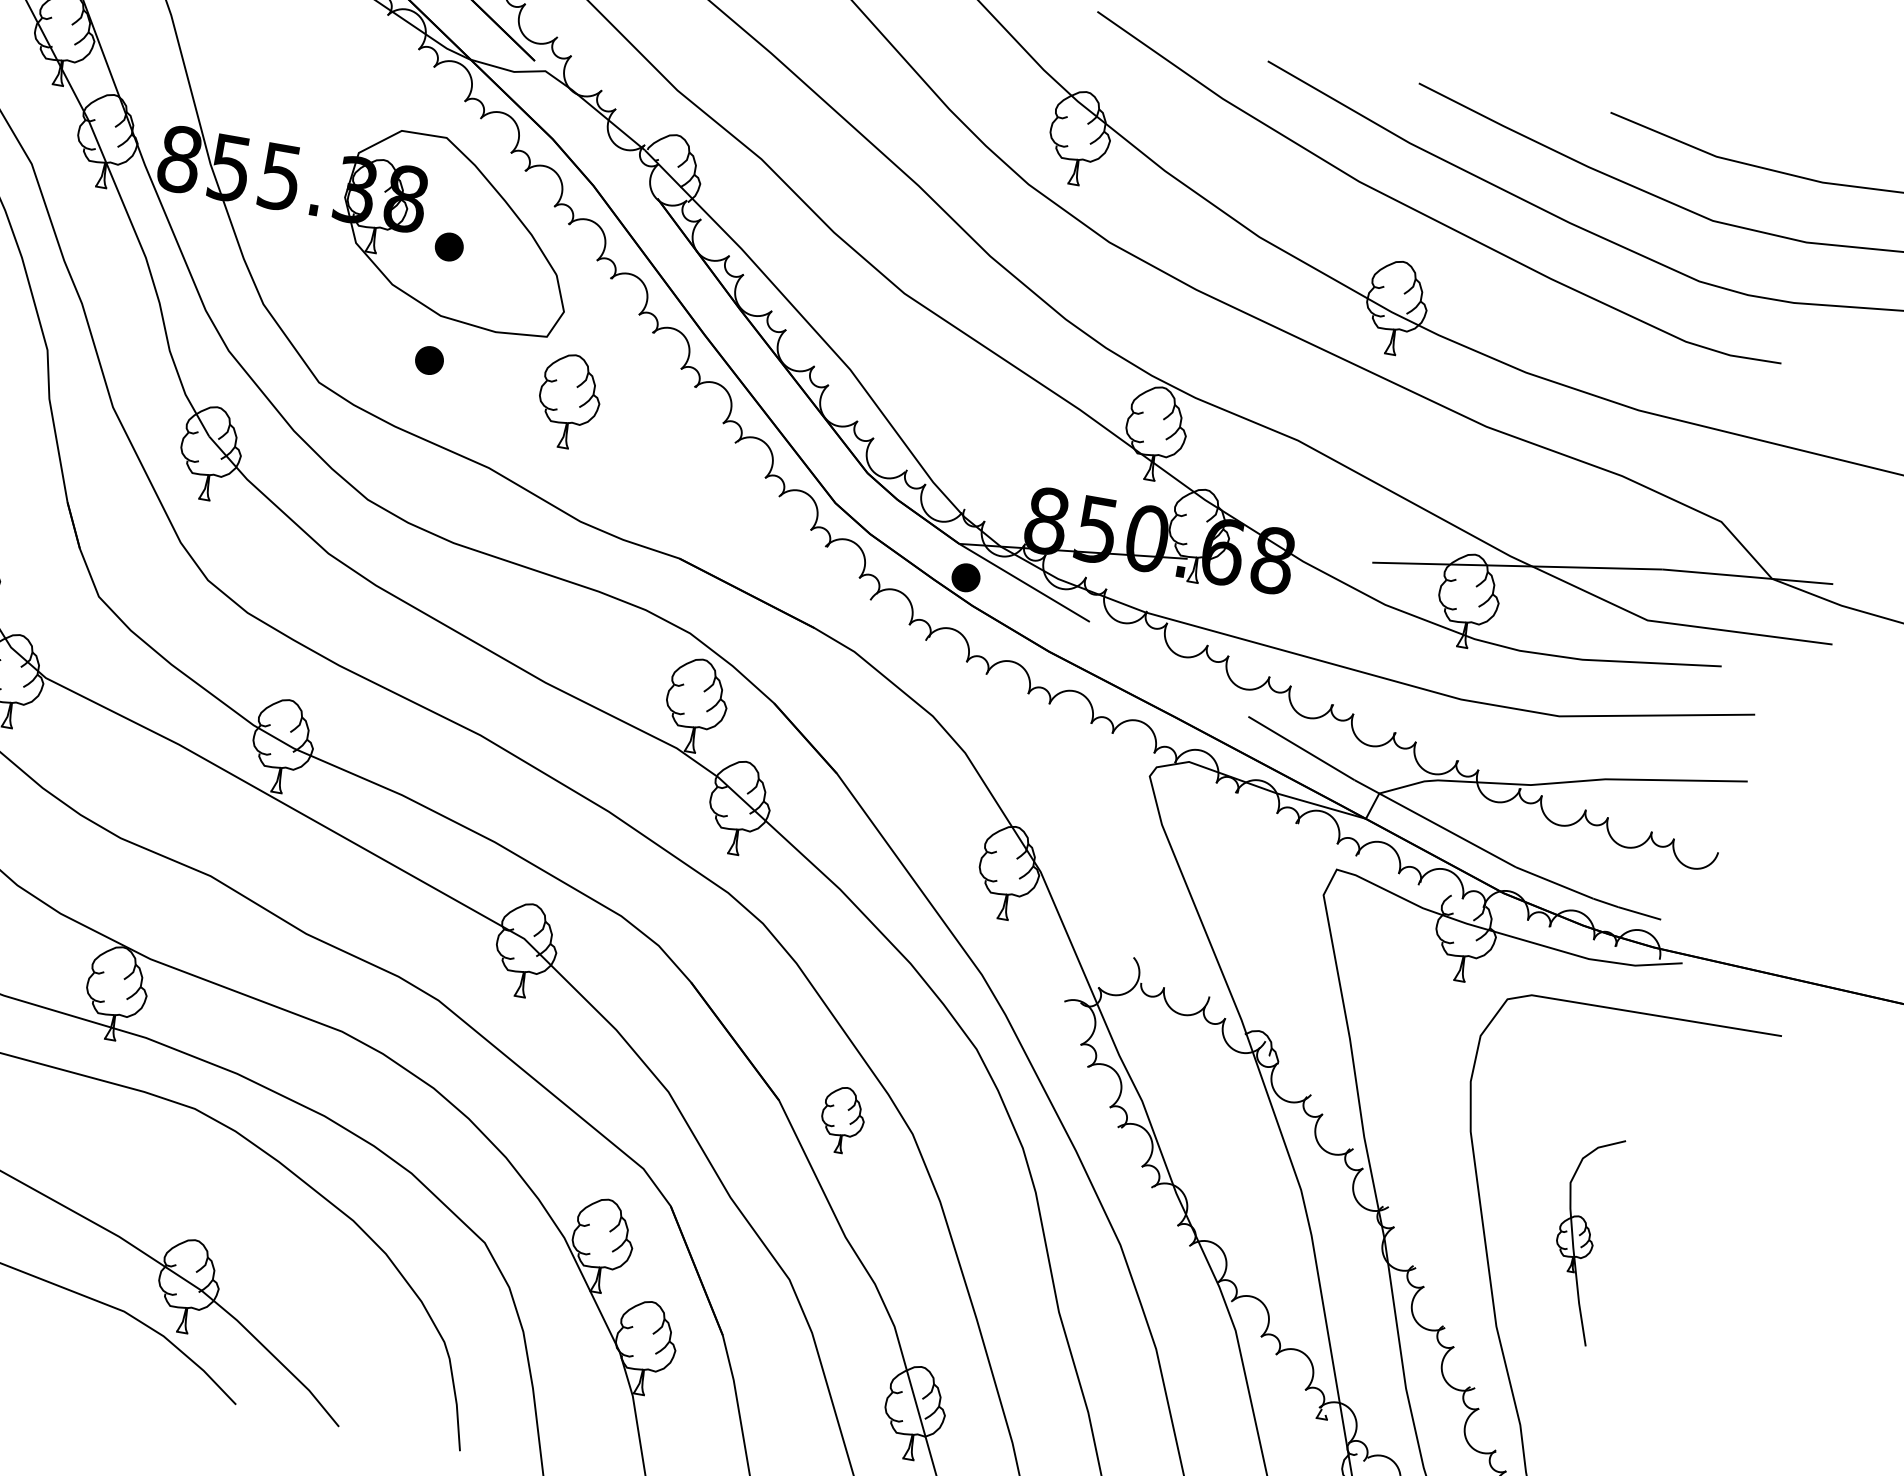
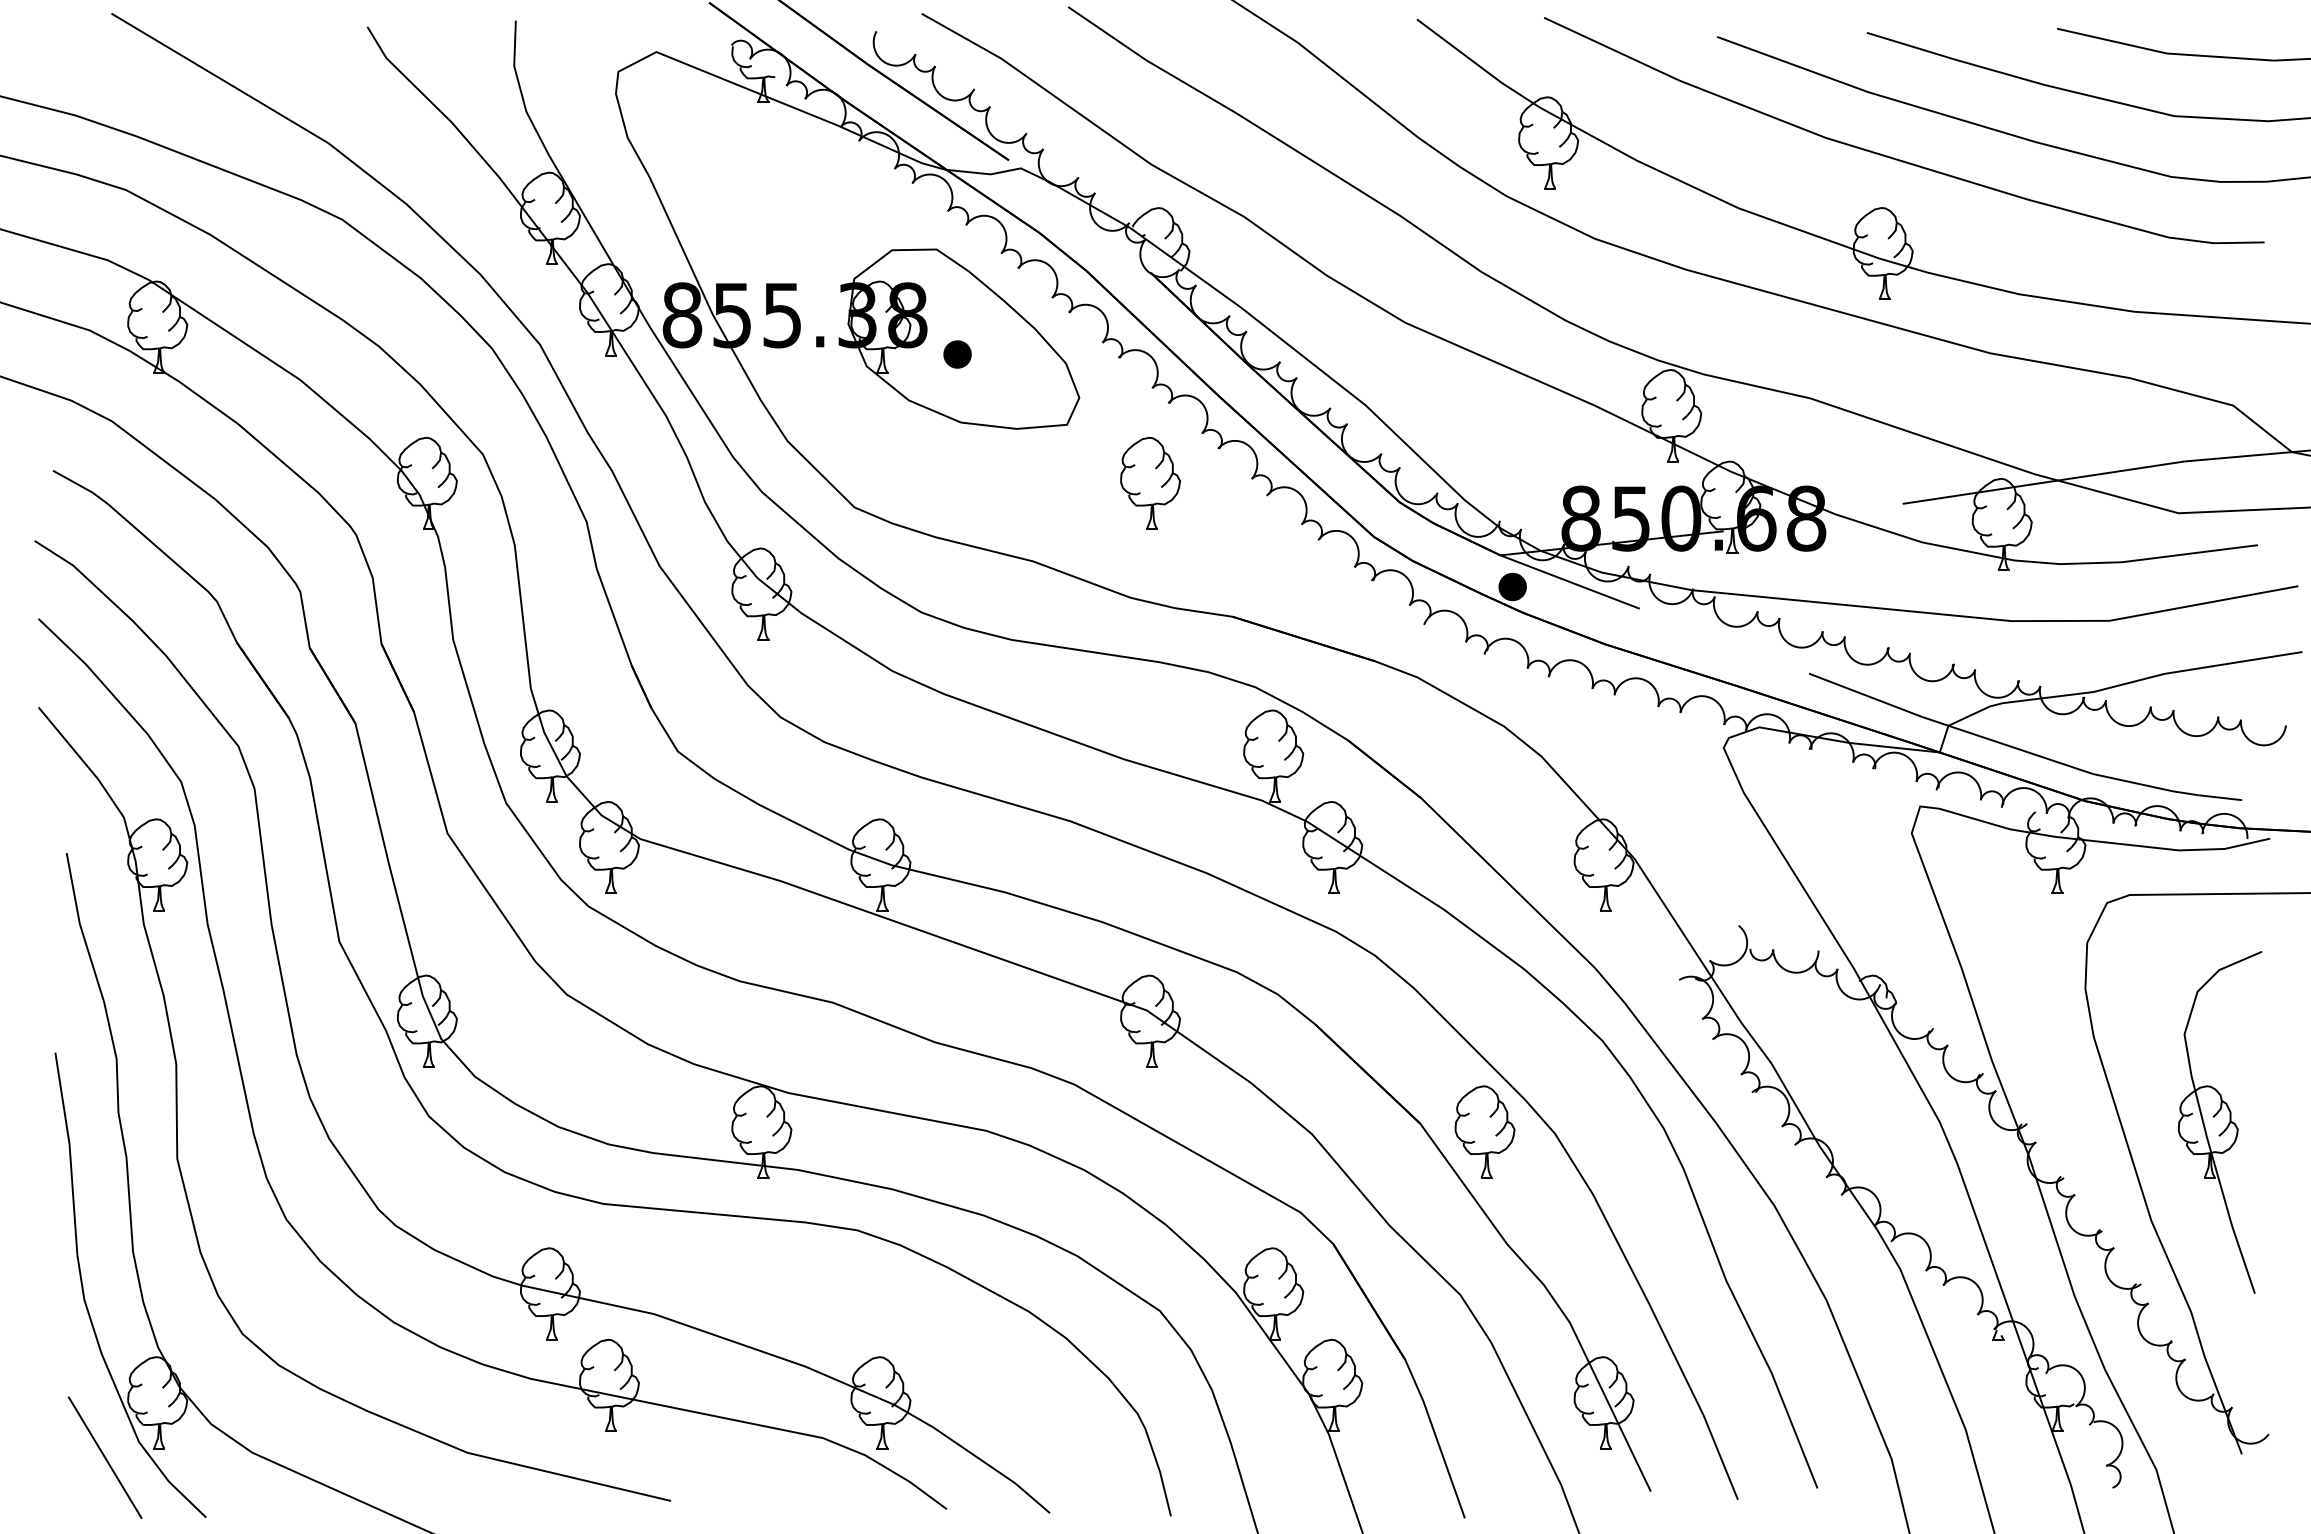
part: (429, 360) -> (957, 467), removed
part: (569, 400) -> (1150, 482), moved
part: (842, 1119) -> (1484, 1131), size x1.43
part: (1582, 1239) -> (2220, 1122), size x1.67

